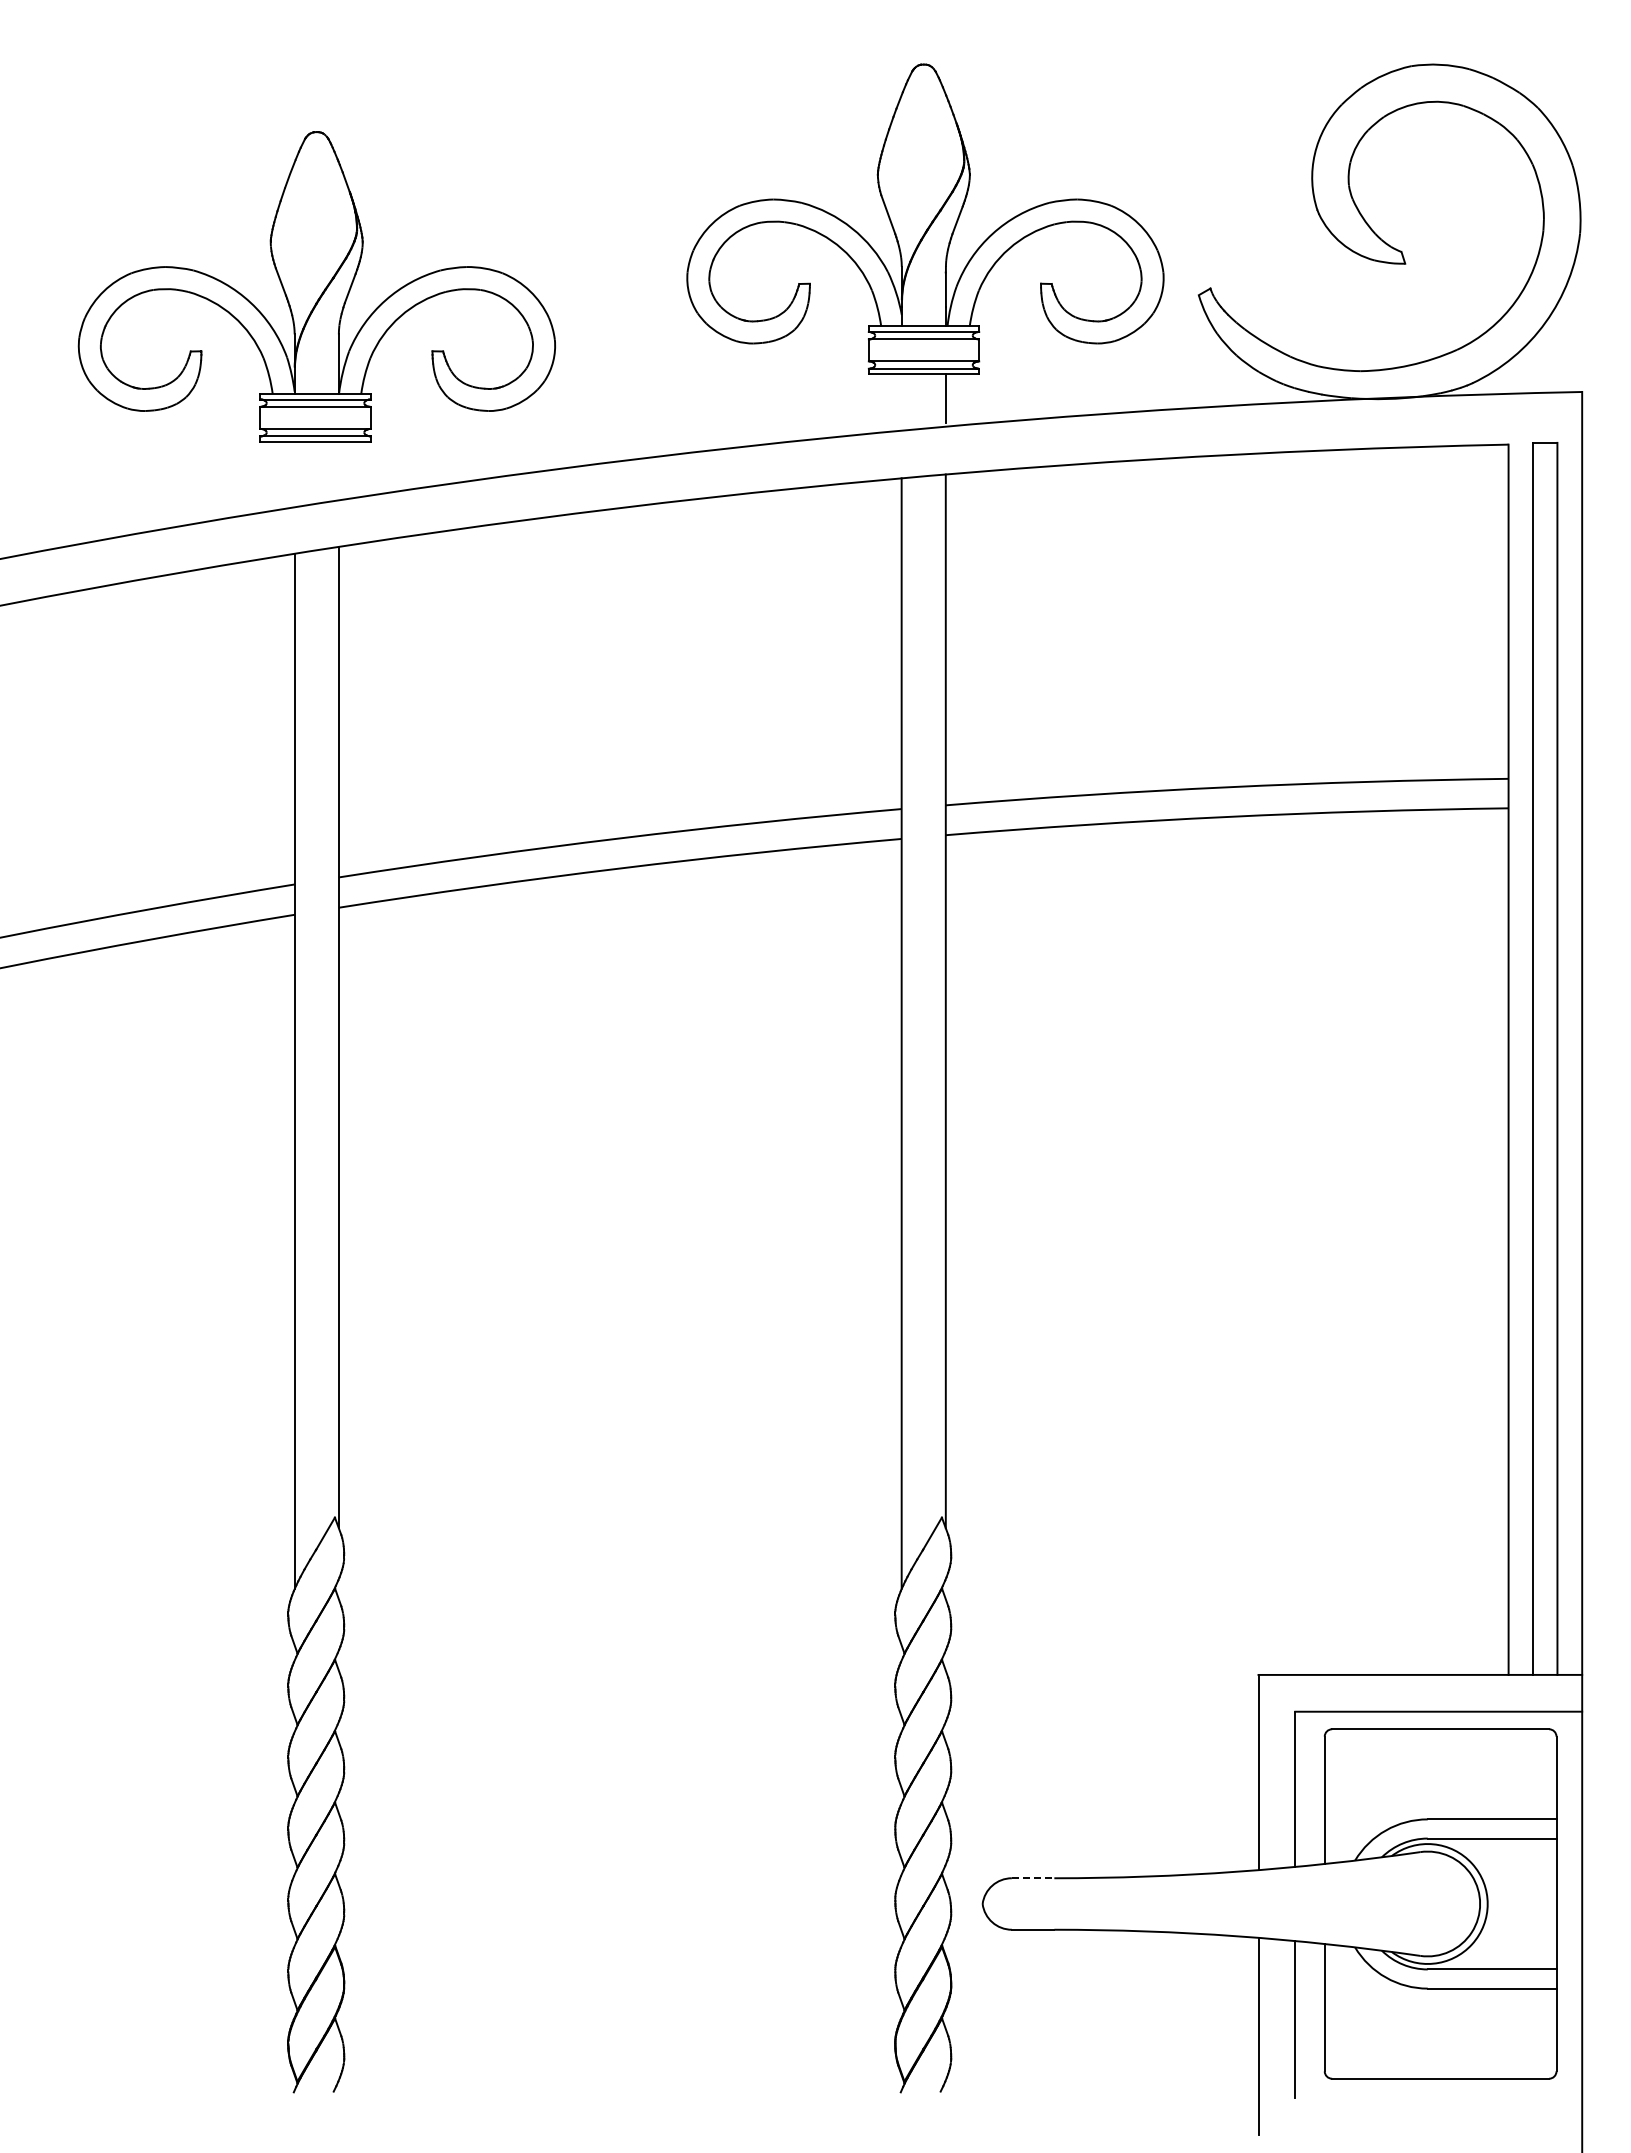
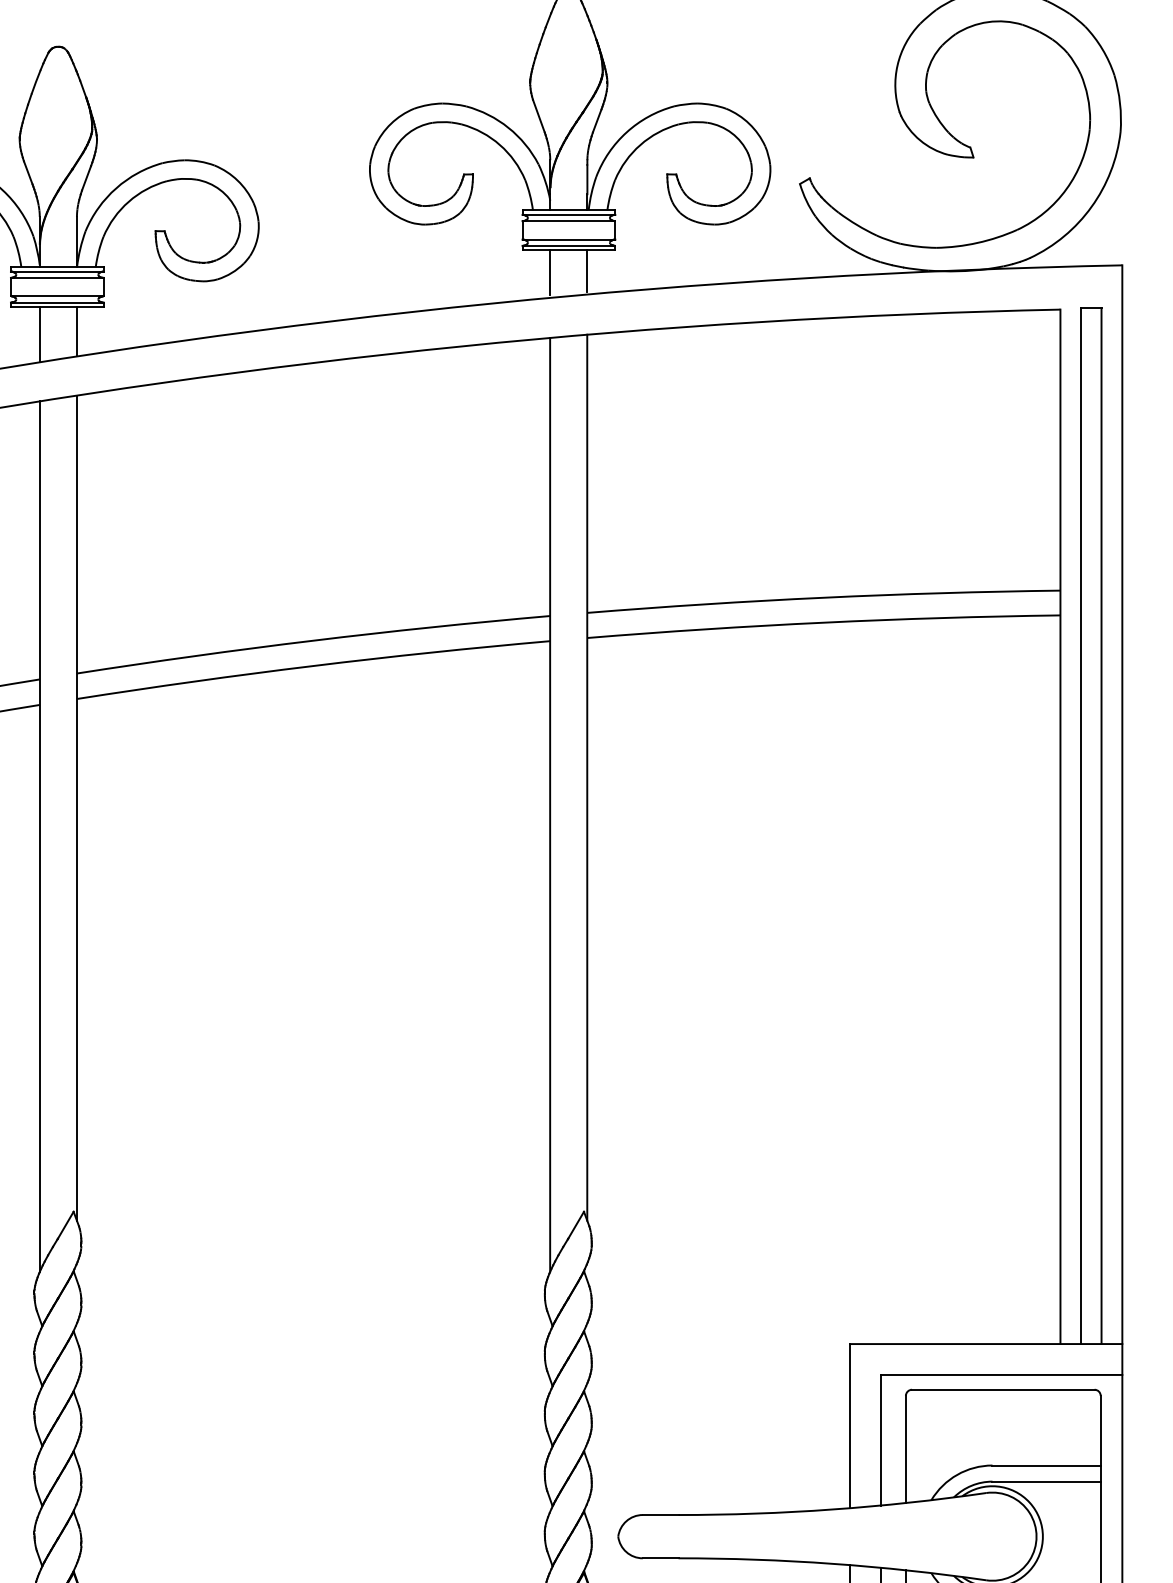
line: (901, 400) -> (550, 272), added
line: (338, 470) -> (76, 331), added
line: (294, 473) -> (39, 333), added
line: (1033, 1878) -> (661, 1515), dashed -> solid

